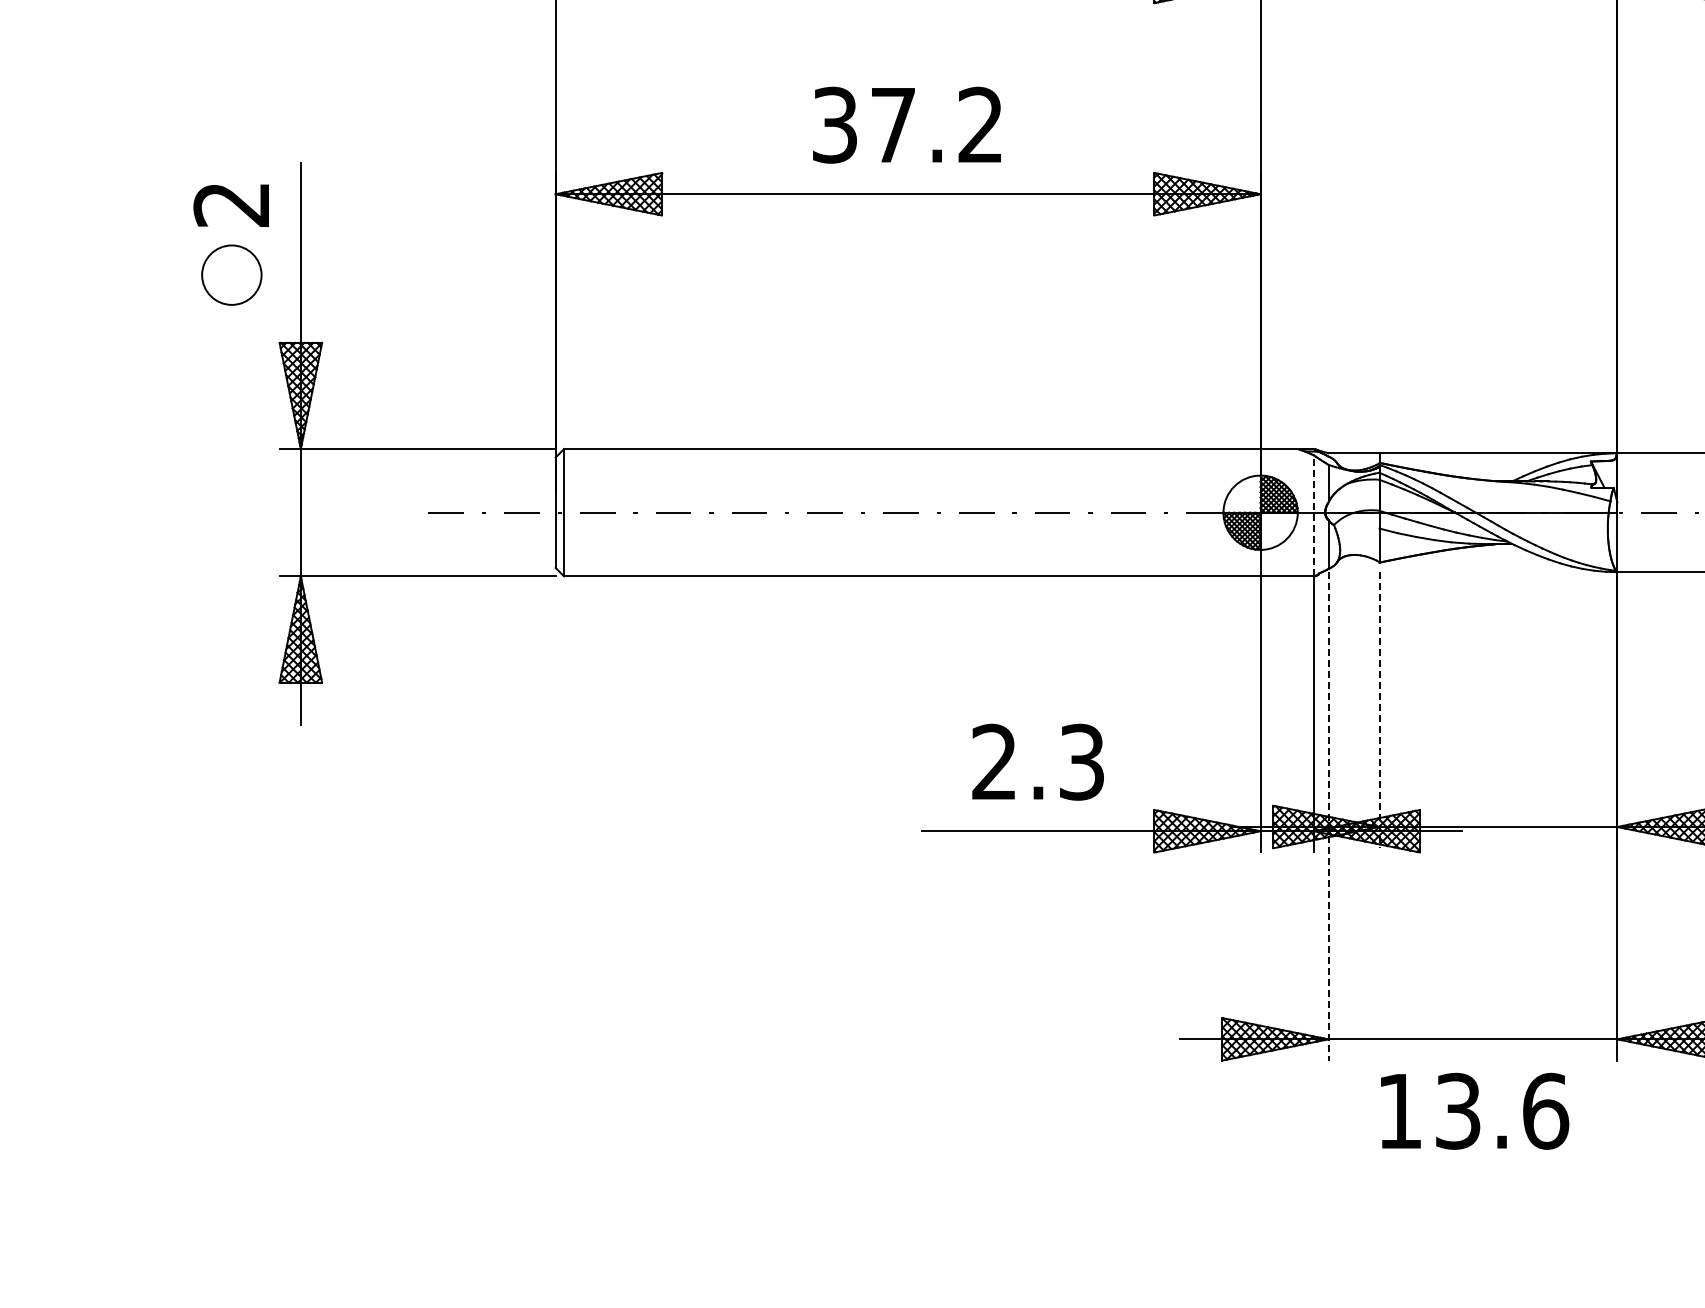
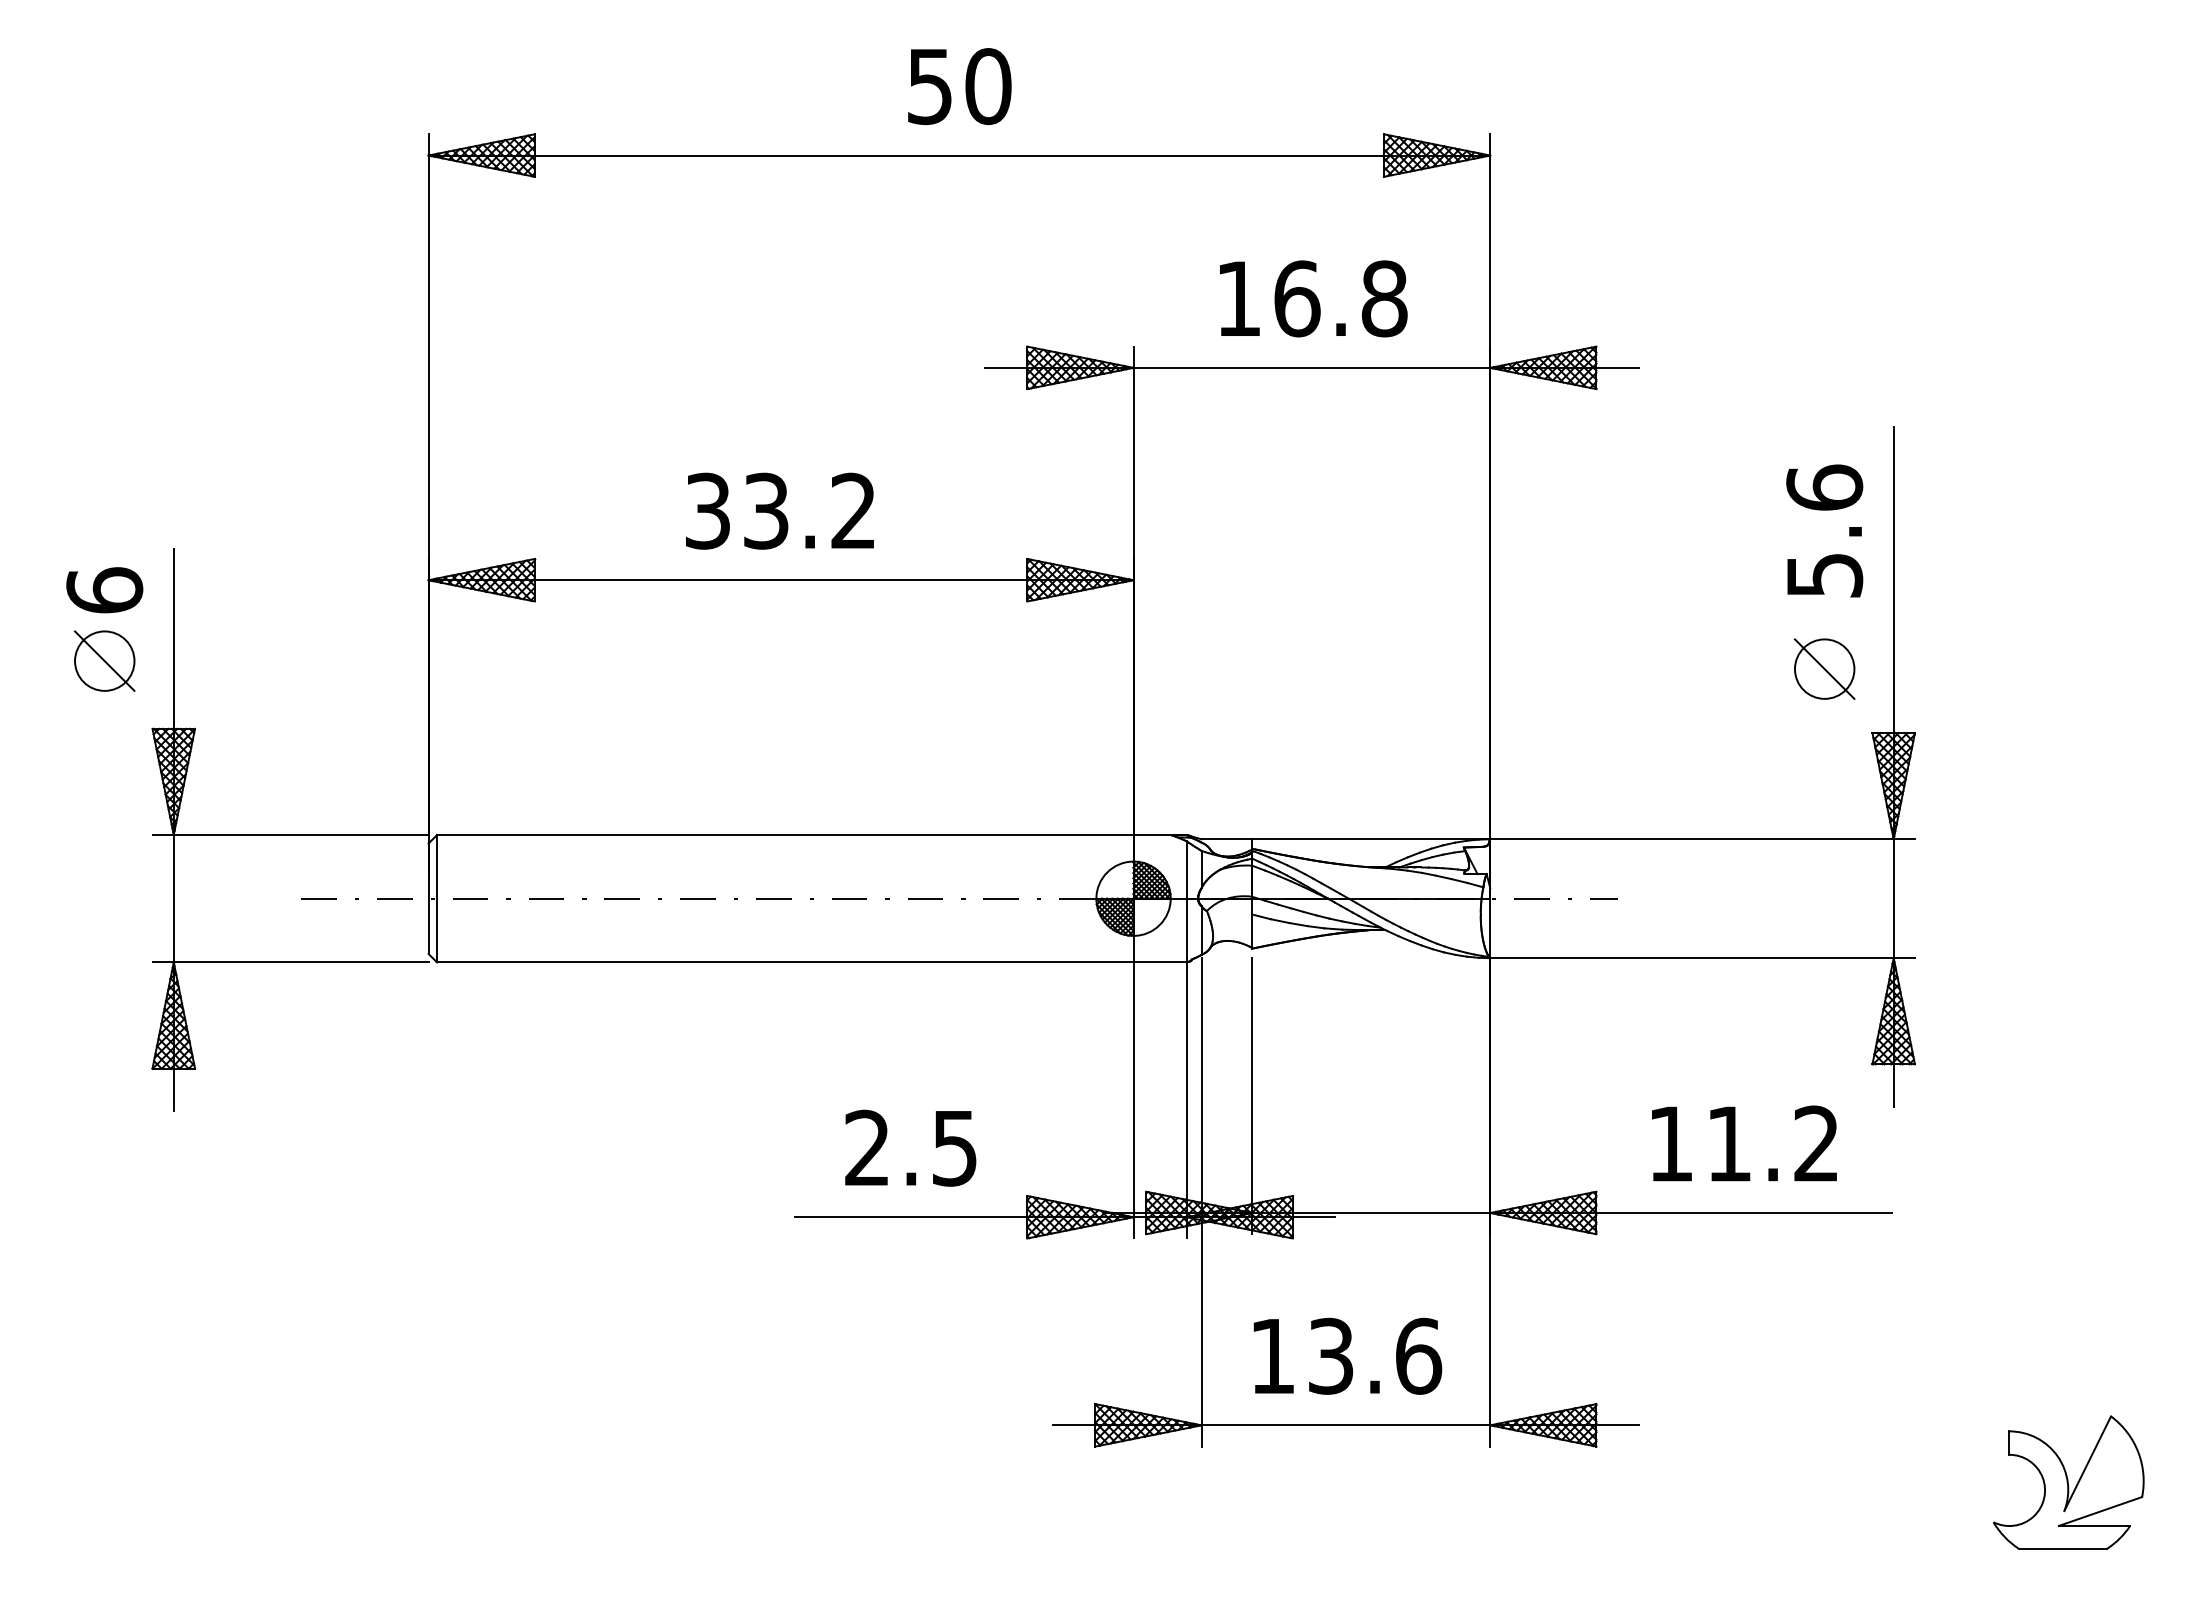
text: (893, 124) -> (766, 510), 37.2 -> 33.2
text: (231, 204) -> (104, 590), 2 -> 6
line: (231, 274) -> (104, 660), added
line: (1313, 515) -> (1186, 901), dashed -> solid
line: (1379, 710) -> (1252, 1096), dashed -> solid
text: (1081, 761) -> (954, 1147), 2.3 -> 2.5
line: (1328, 816) -> (1201, 1202), dashed -> solid
text: (1474, 1110) -> (1347, 1355), moved

